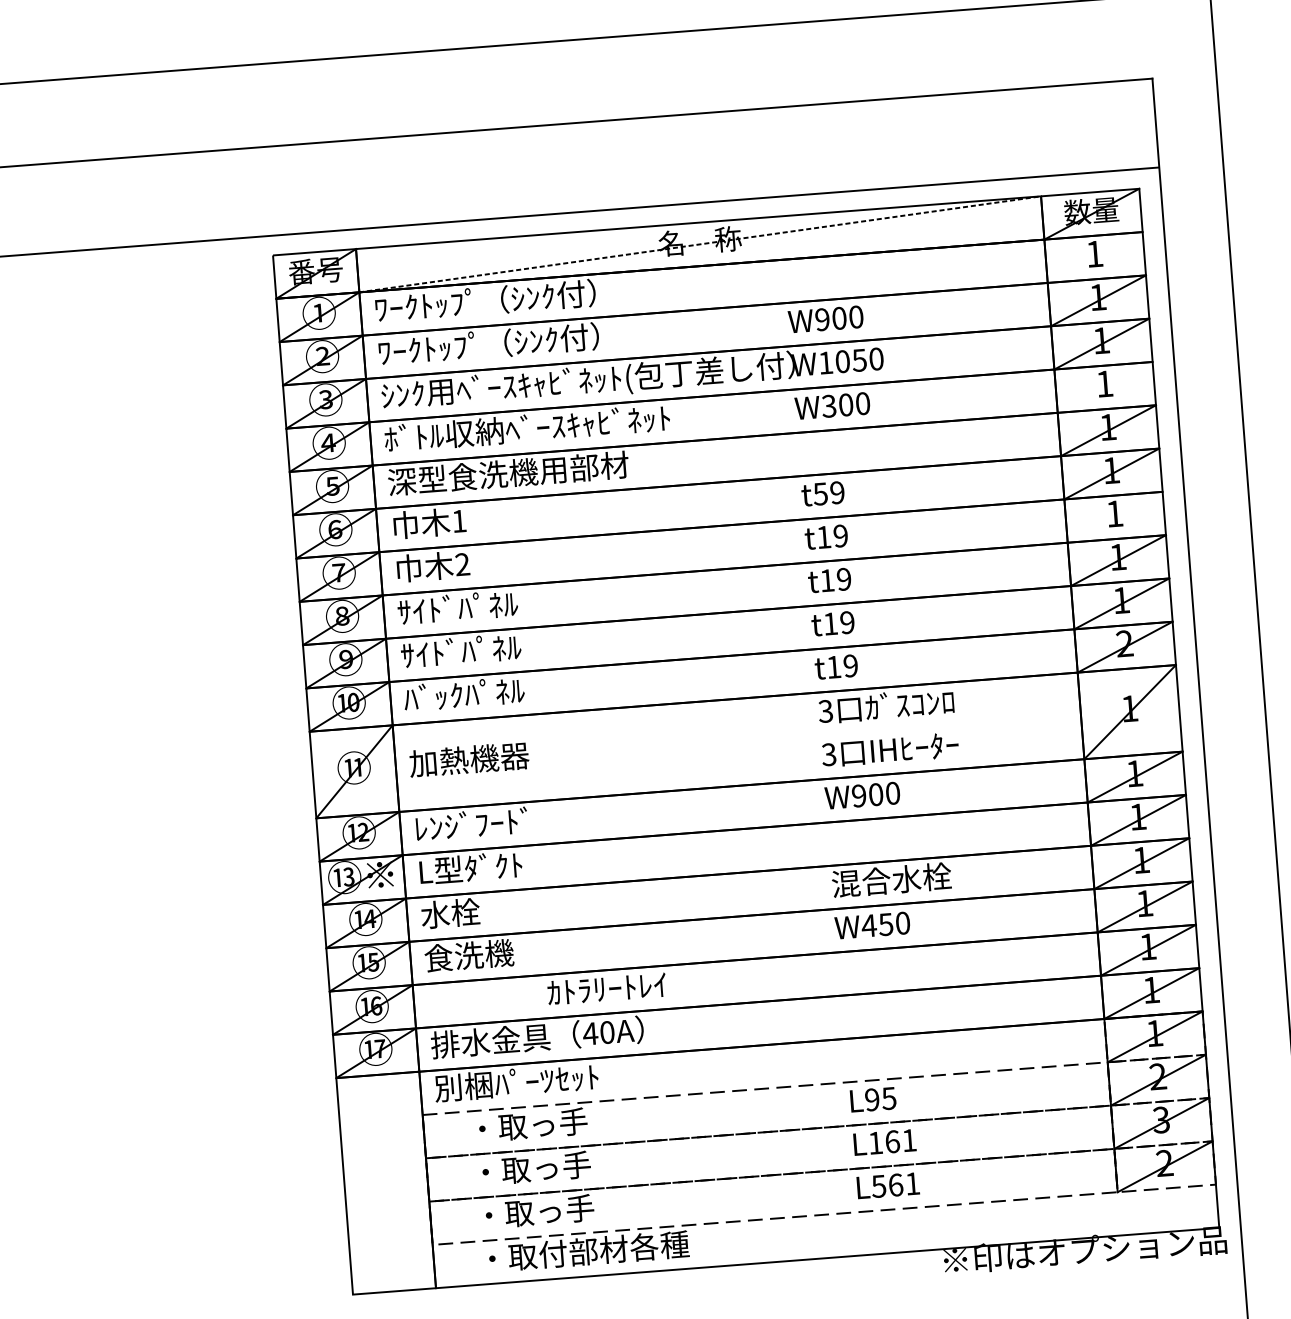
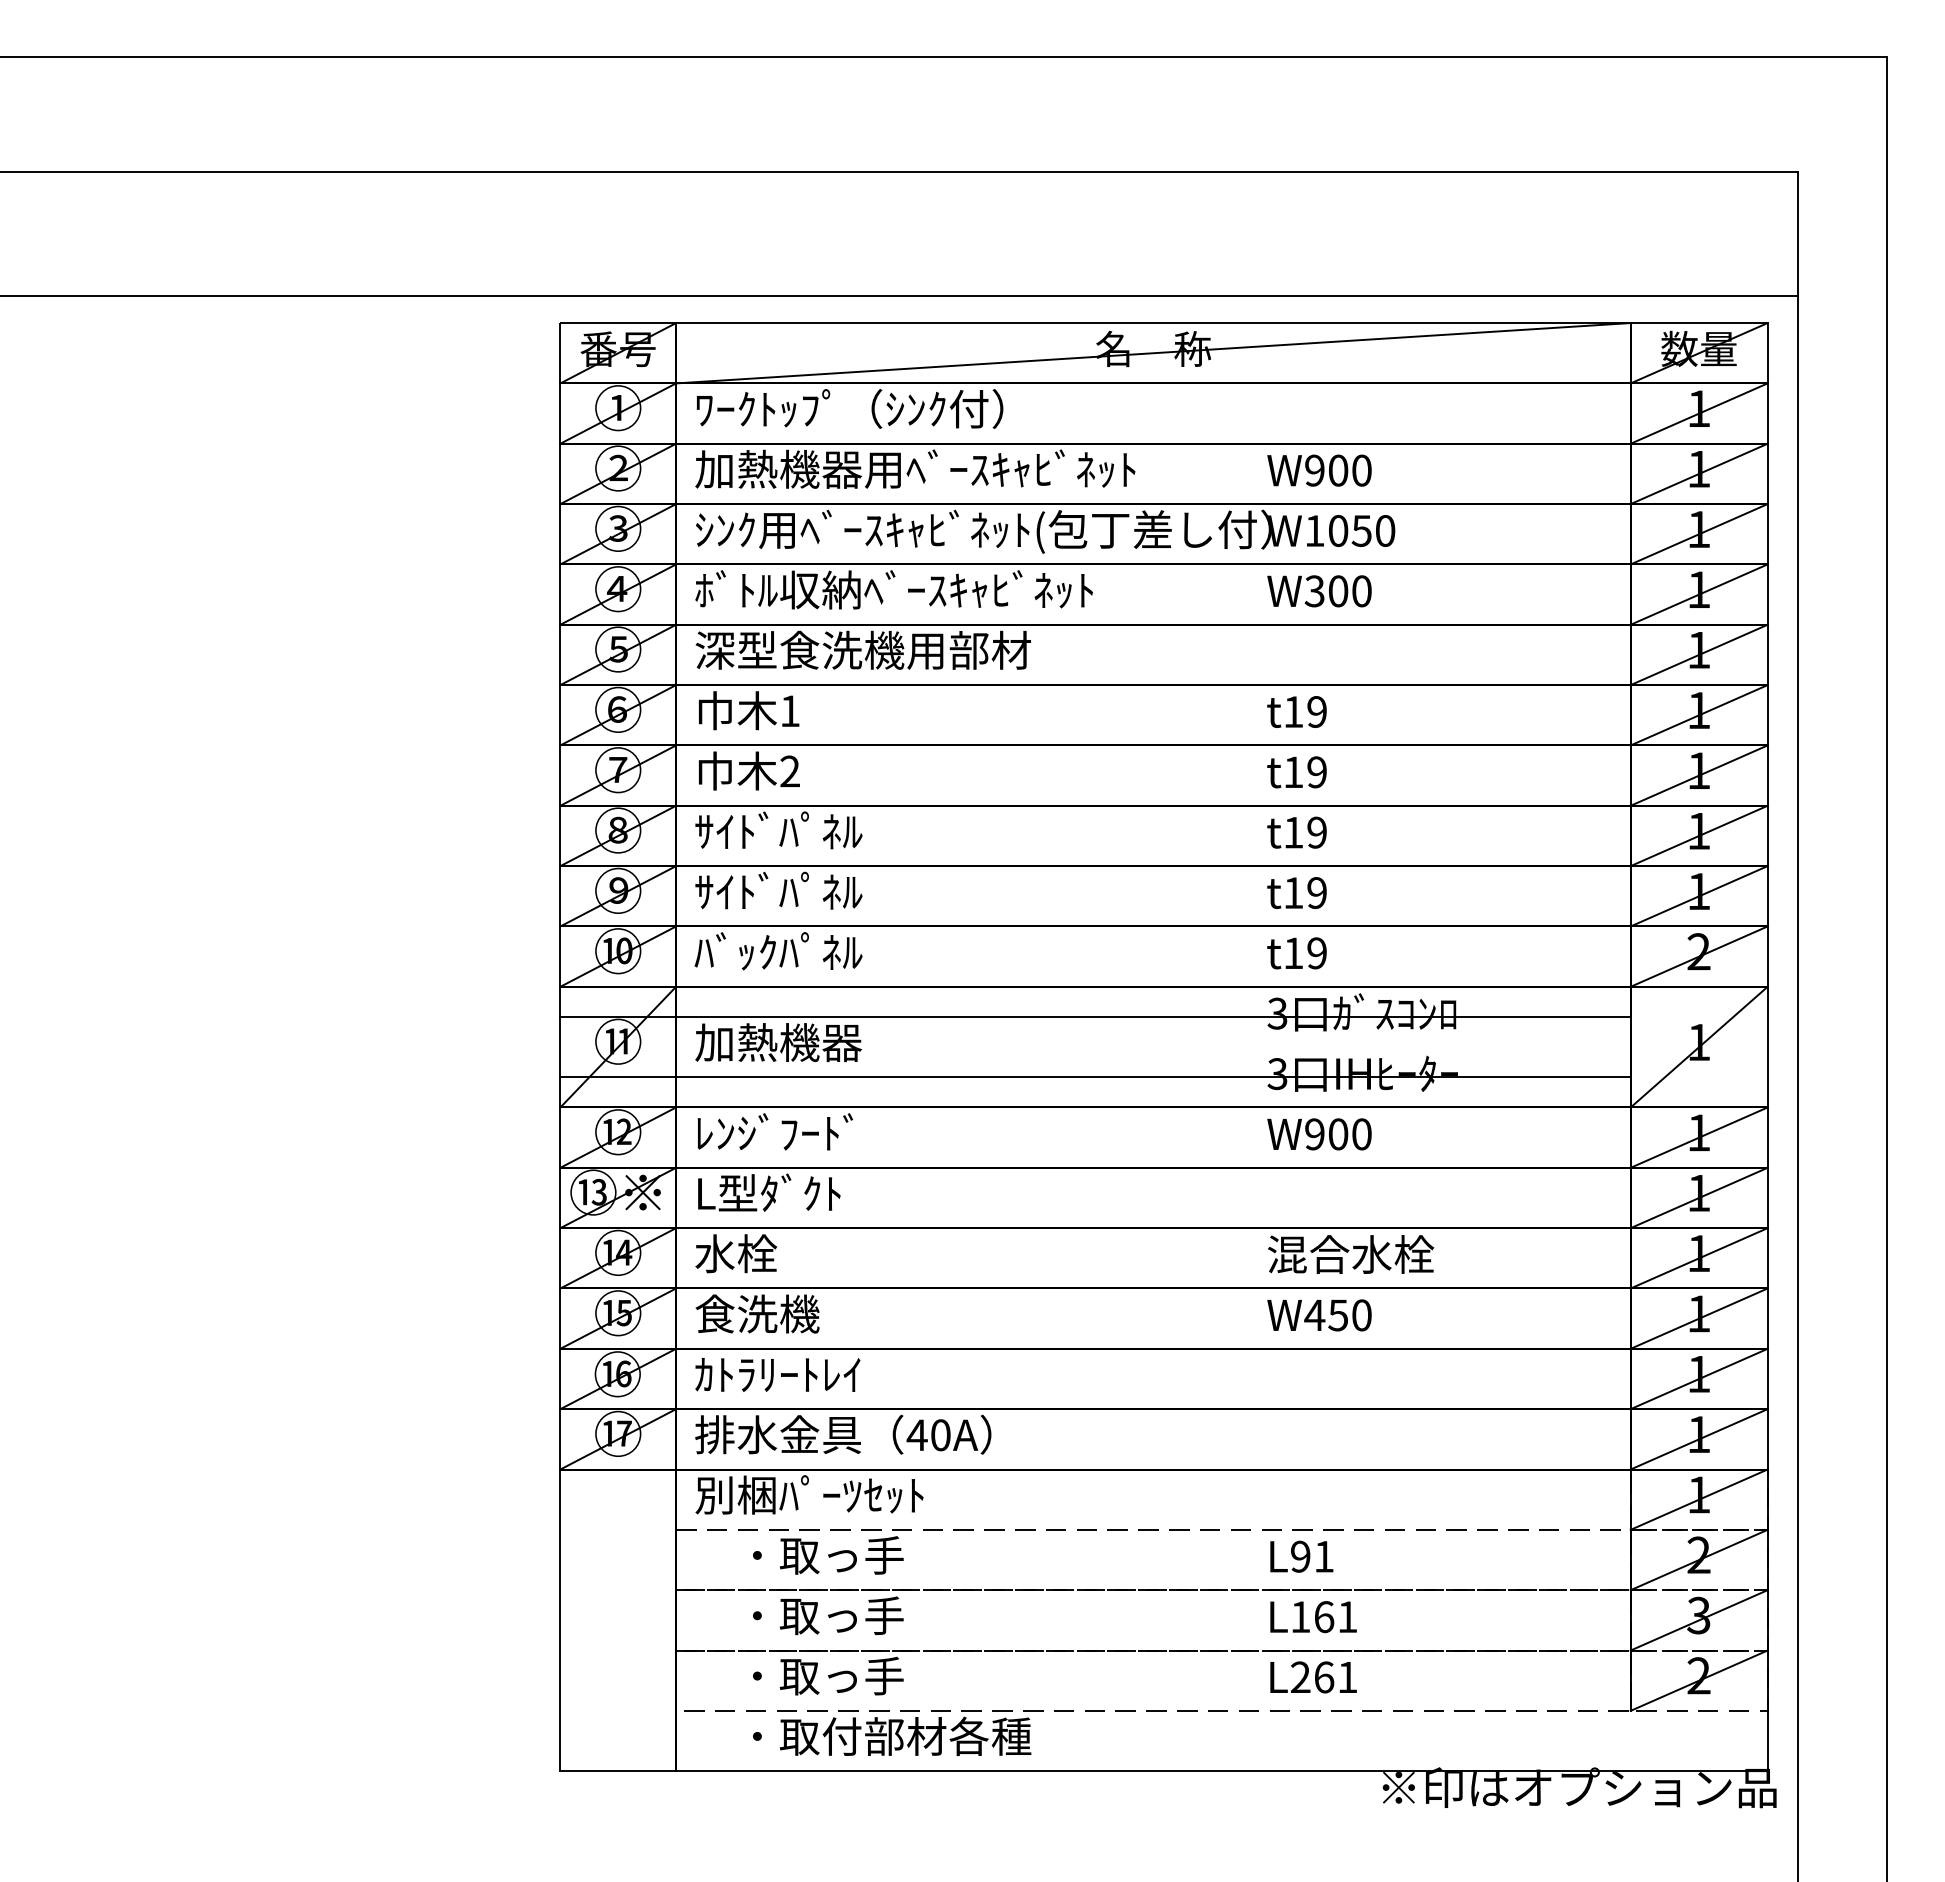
line: (700, 244) -> (1153, 353), dashed -> solid
line: (1094, 257) -> (1698, 413), added
text: (535, 340) -> (915, 469), ﾜｰｸﾄｯﾌﾟ（ｼﾝｸ付） -> 加熱機器用ﾍﾞｰｽｷｬﾋﾞﾈｯﾄ
line: (1104, 387) -> (1698, 594), added
text: (820, 493) -> (1293, 711), t59 -> t19
line: (1114, 517) -> (1698, 775), added
line: (695, 723) -> (1095, 1016), added
line: (698, 767) -> (1095, 1077), added
text: (606, 988) -> (777, 1374), moved
text: (888, 1098) -> (1323, 1556), L95 -> L91
text: (878, 1186) -> (1300, 1677), L561 -> L261

